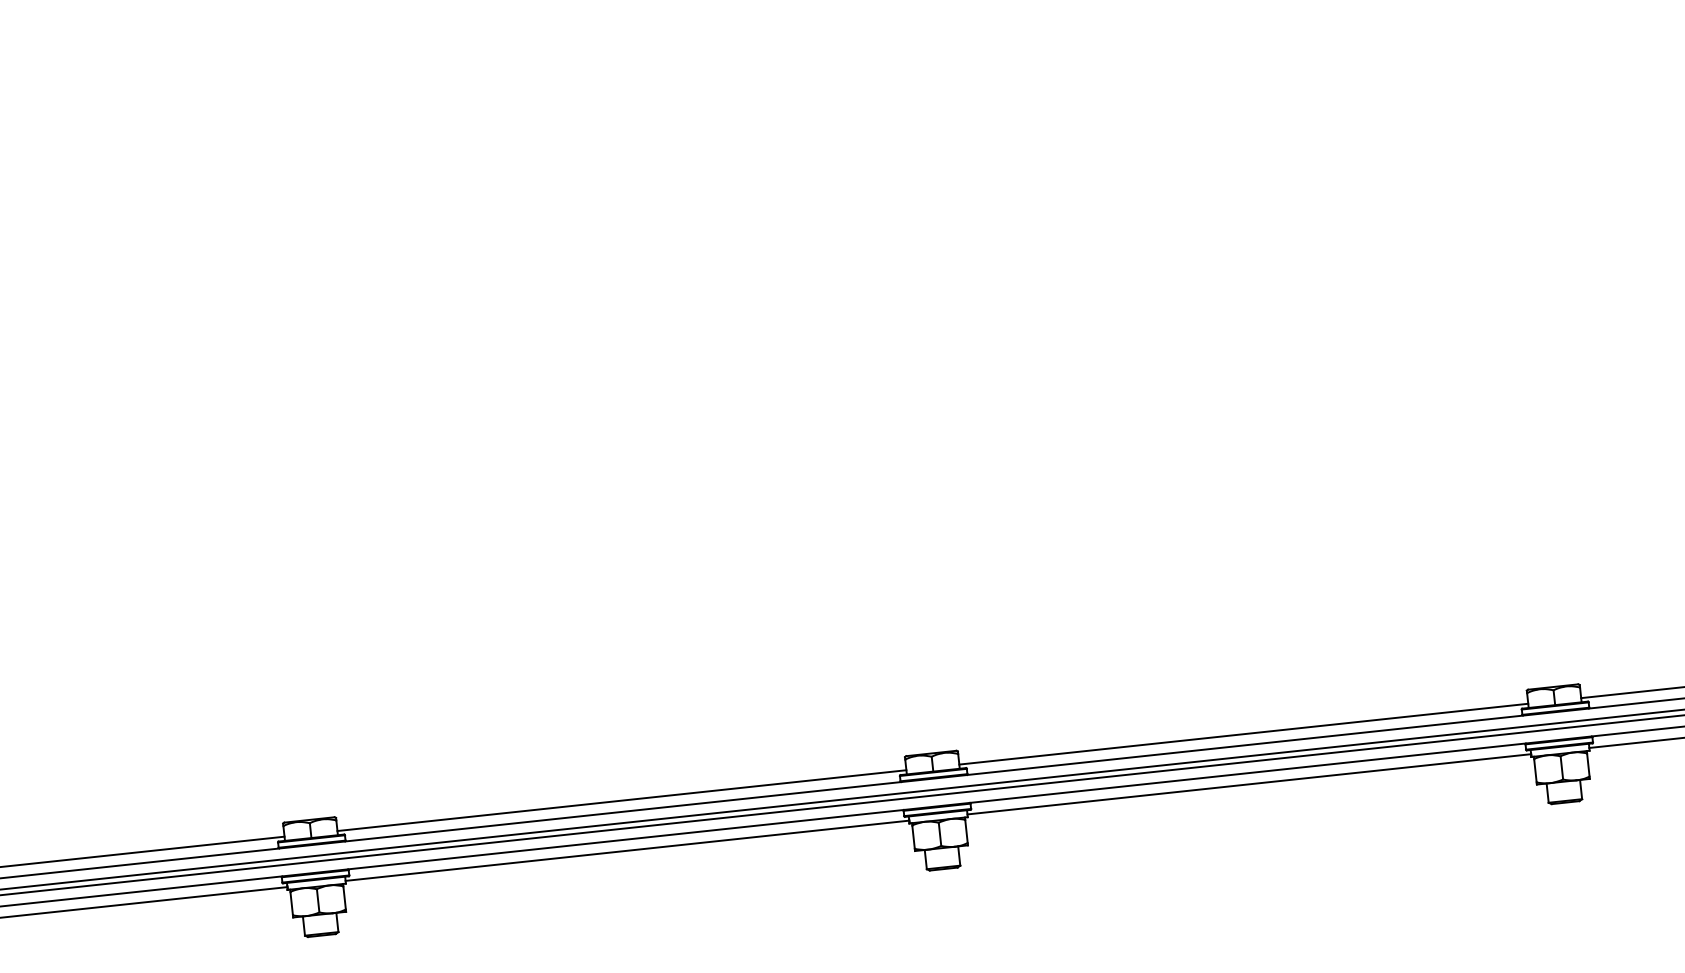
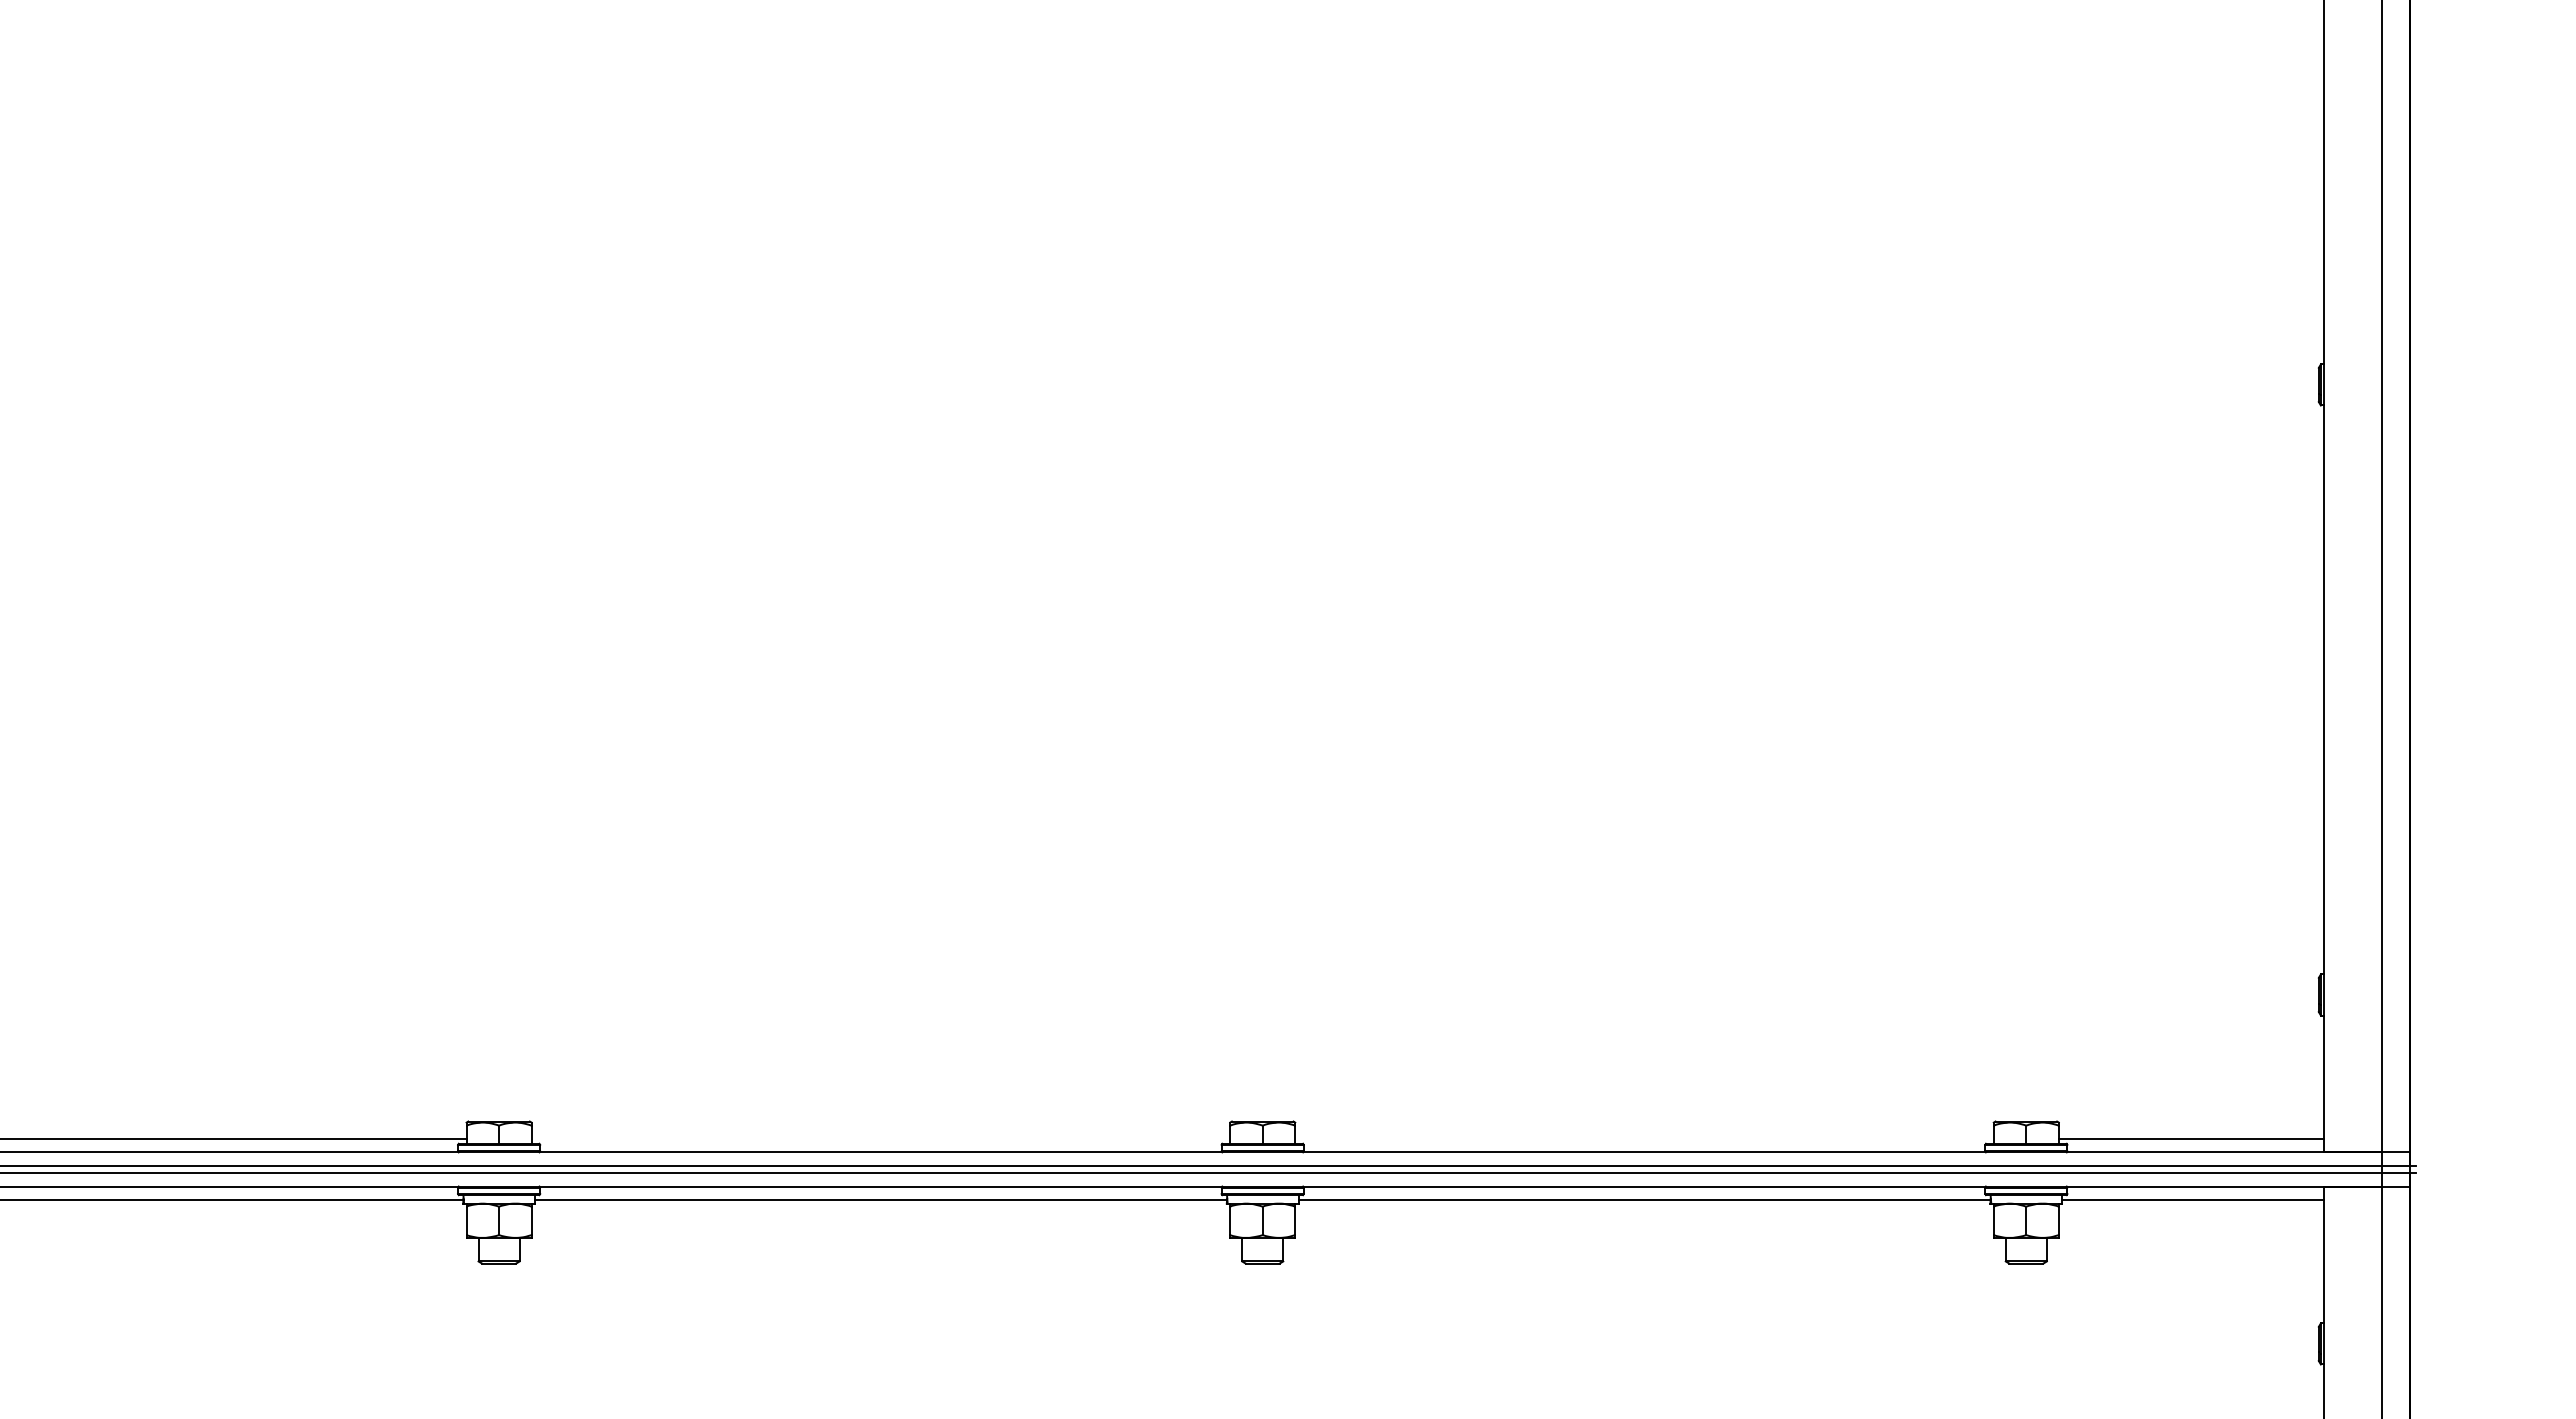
line: (1243, 734) -> (1644, 1138), removed
line: (621, 800) -> (880, 1138), removed

